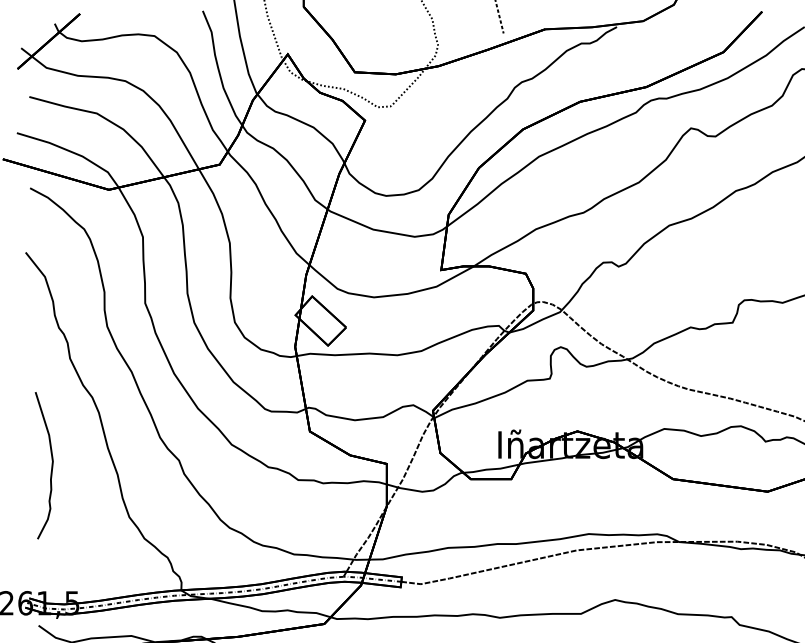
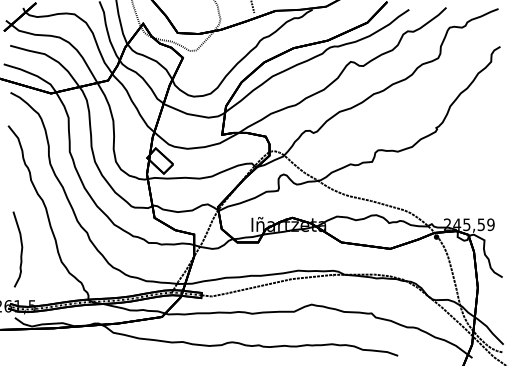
curve: (51, 465) -> (21, 249), moved

